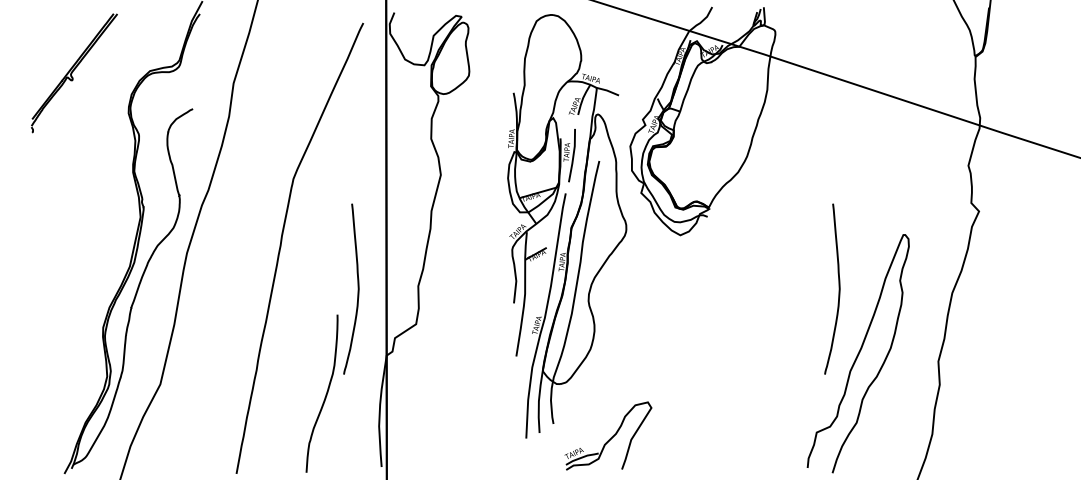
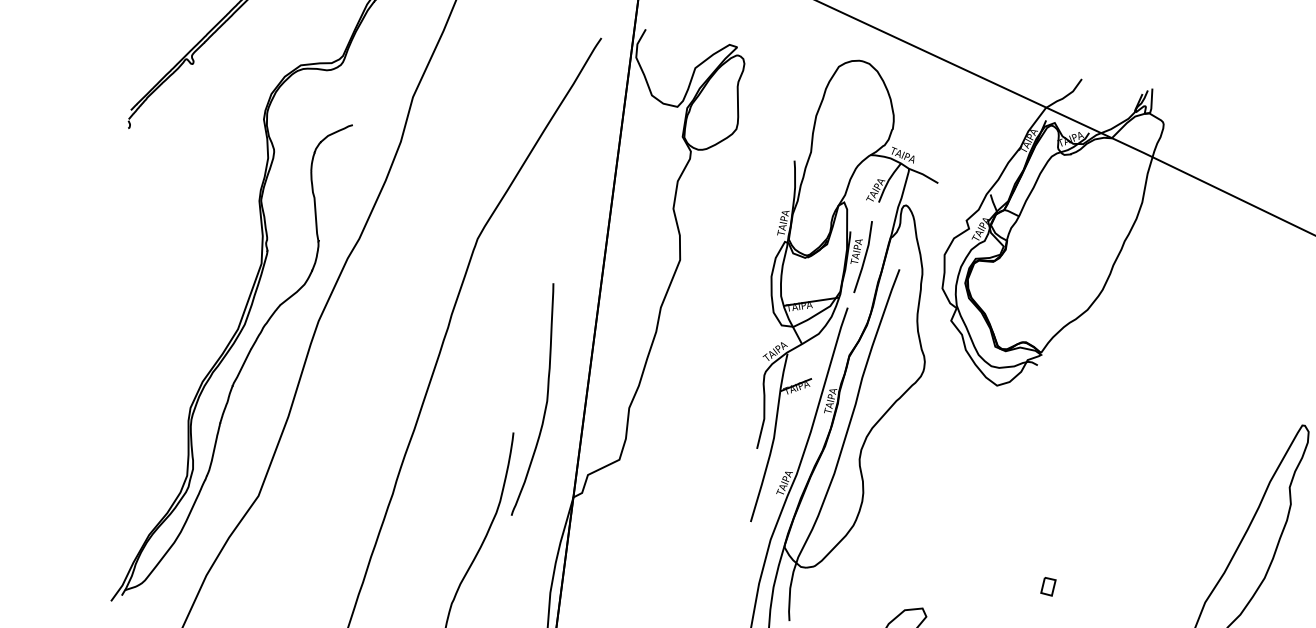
curve: (838, 288) -> (1203, 486), removed
part: (735, 374) -> (1047, 586), added

